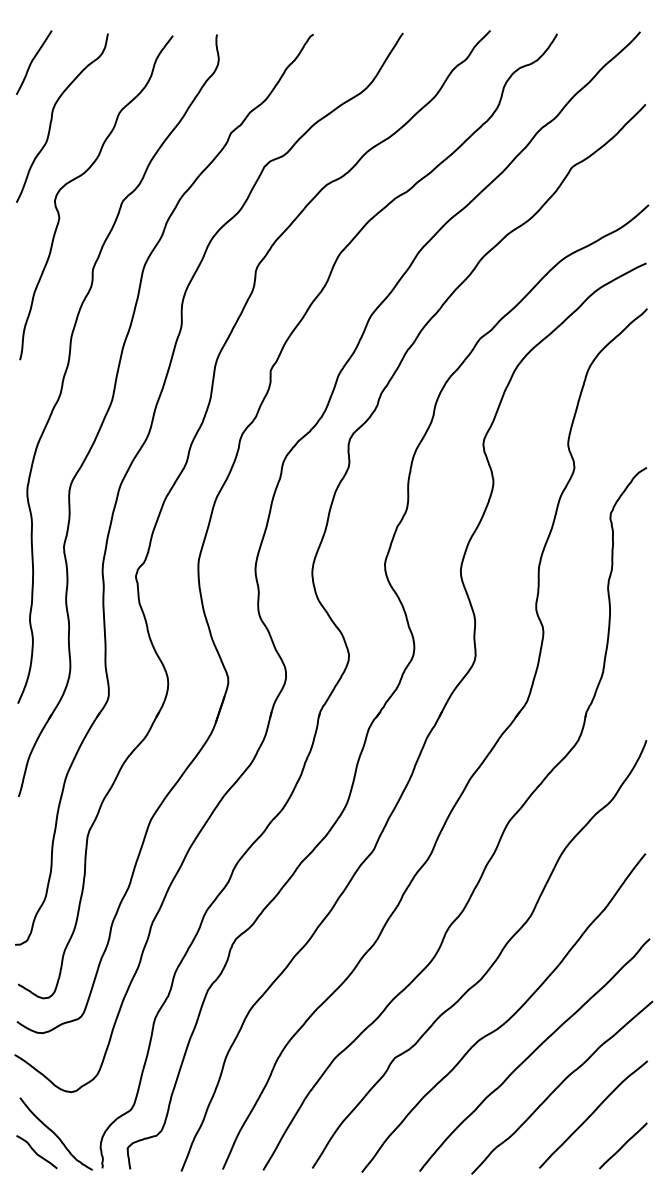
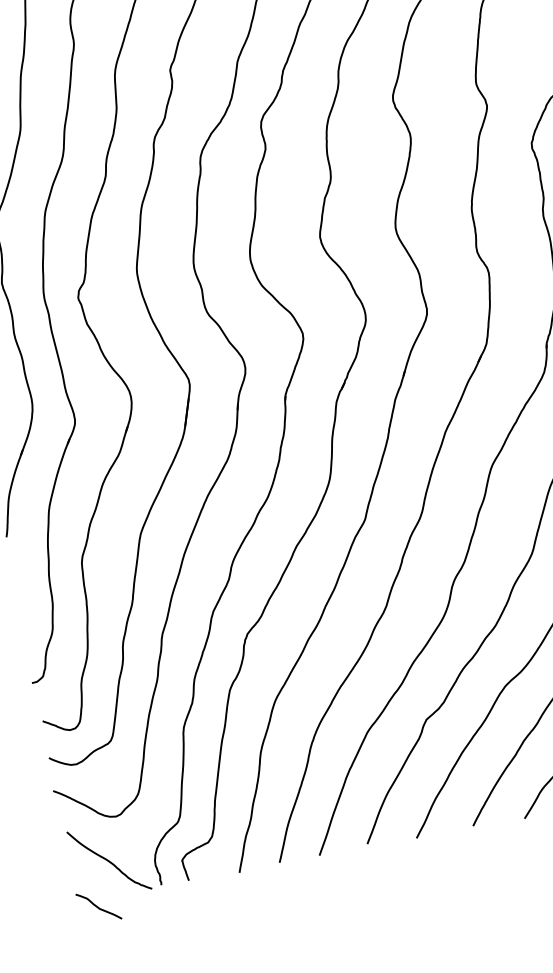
curve: (36, 1152) -> (98, 907), moved

